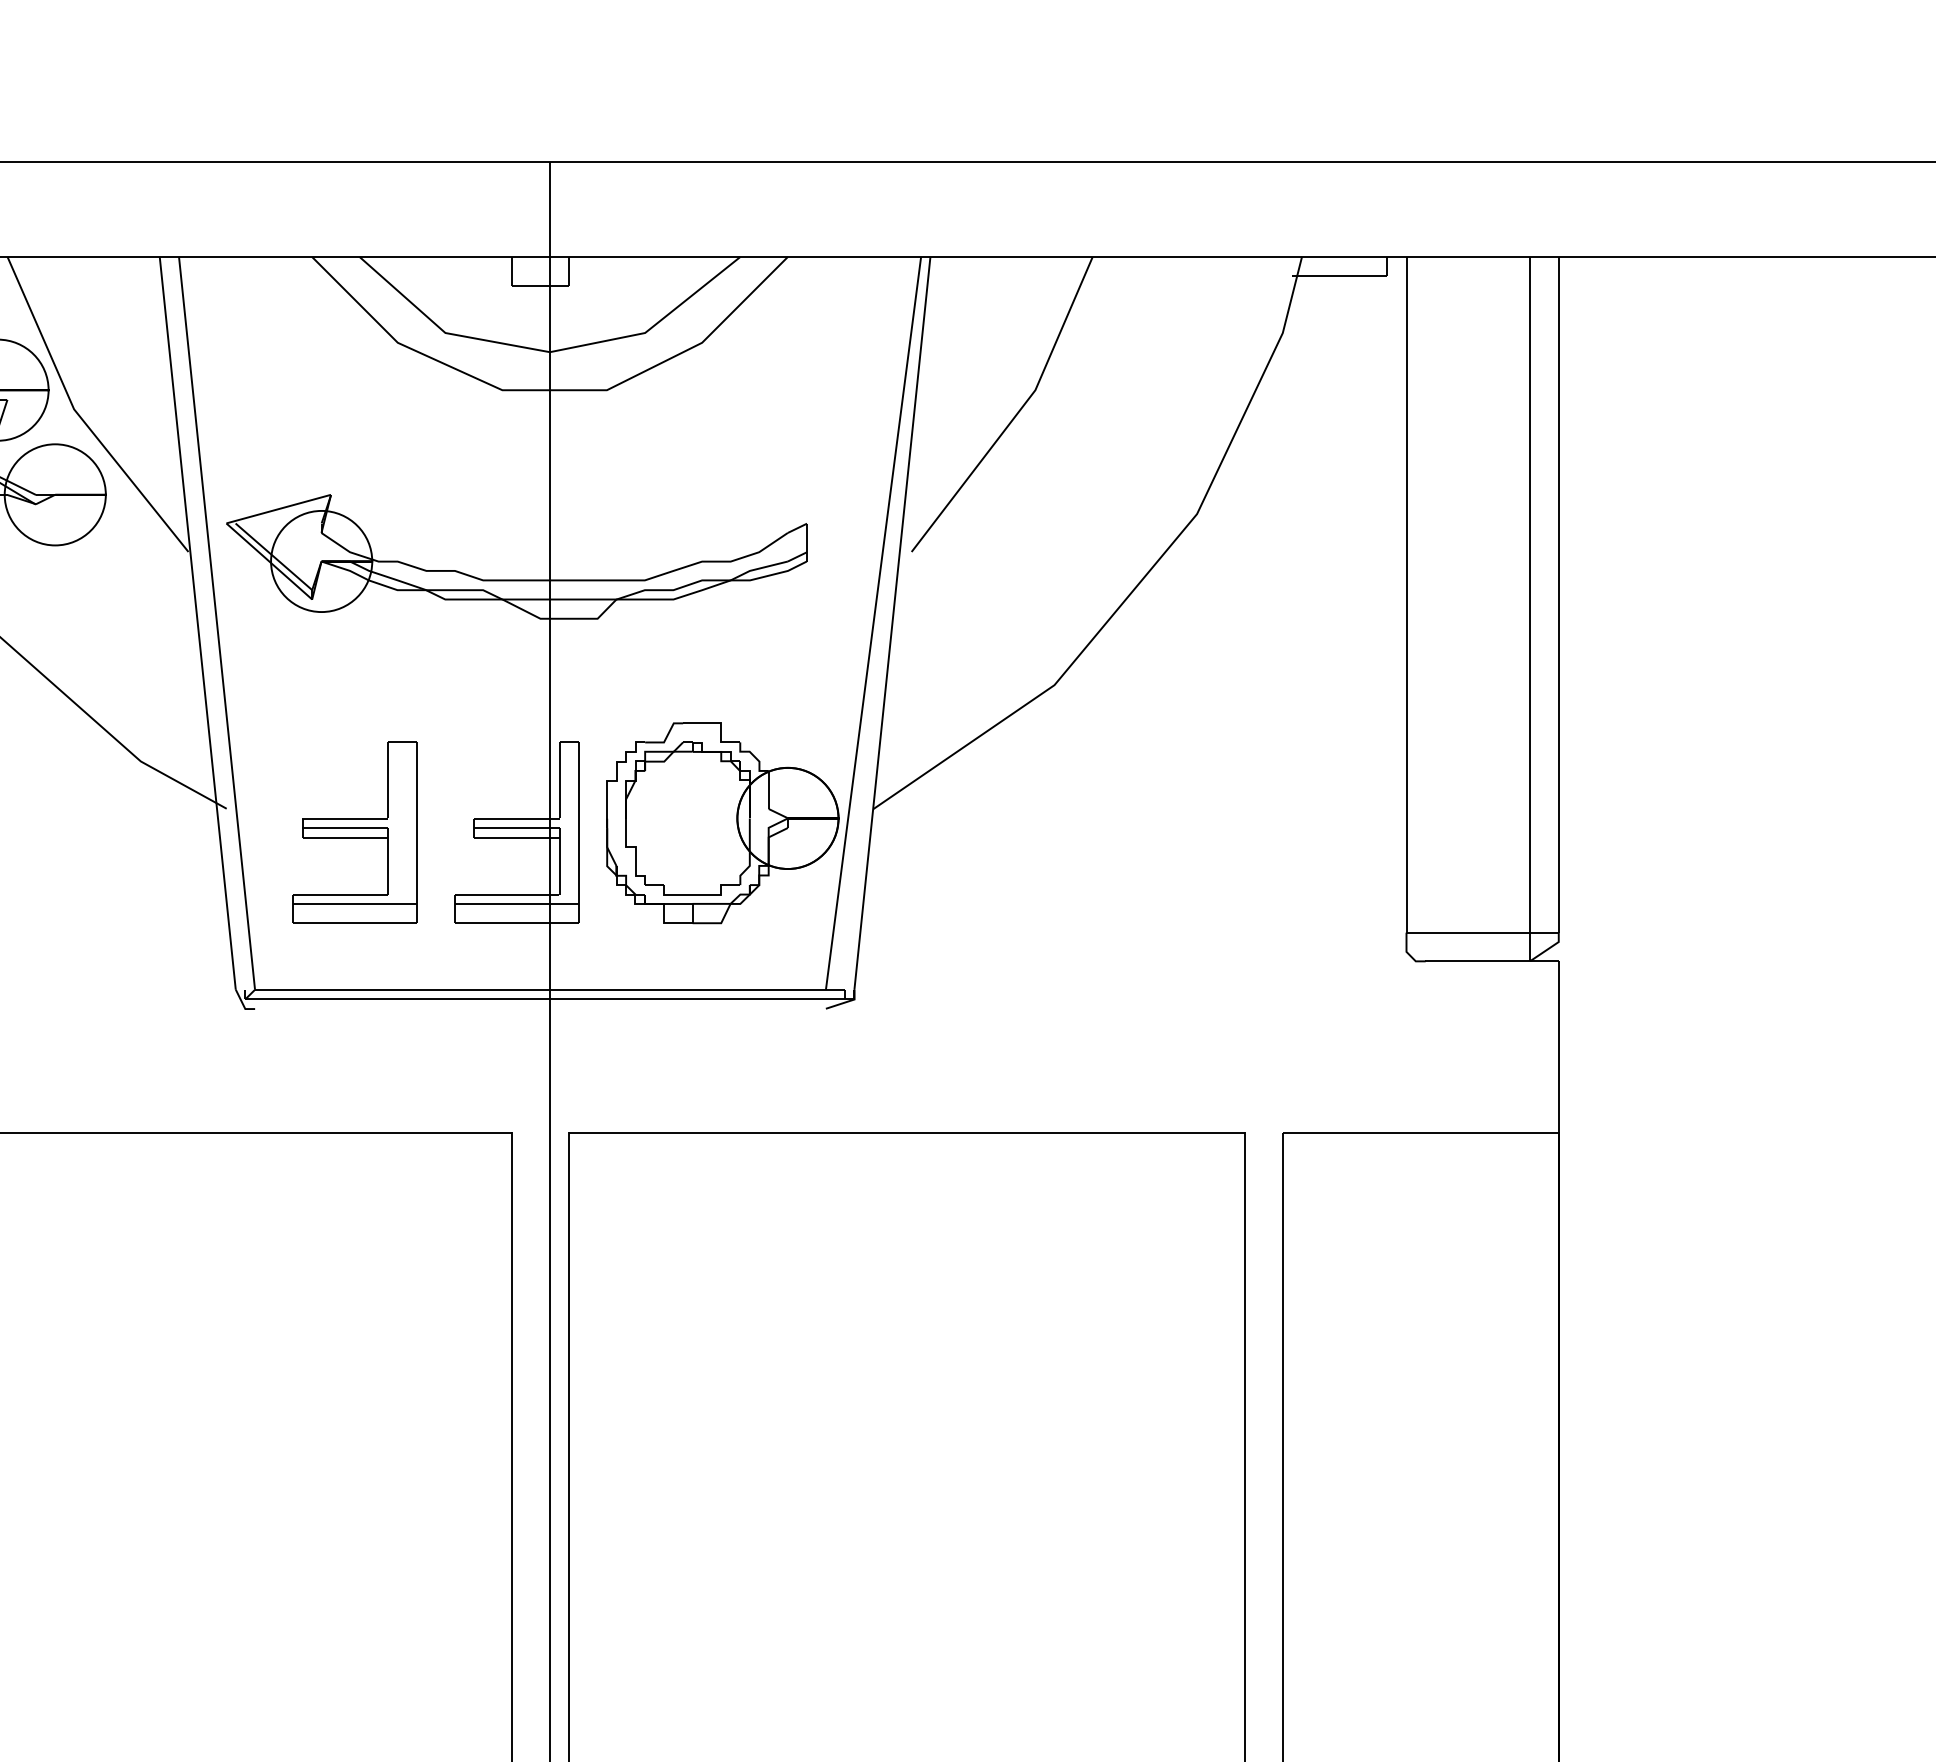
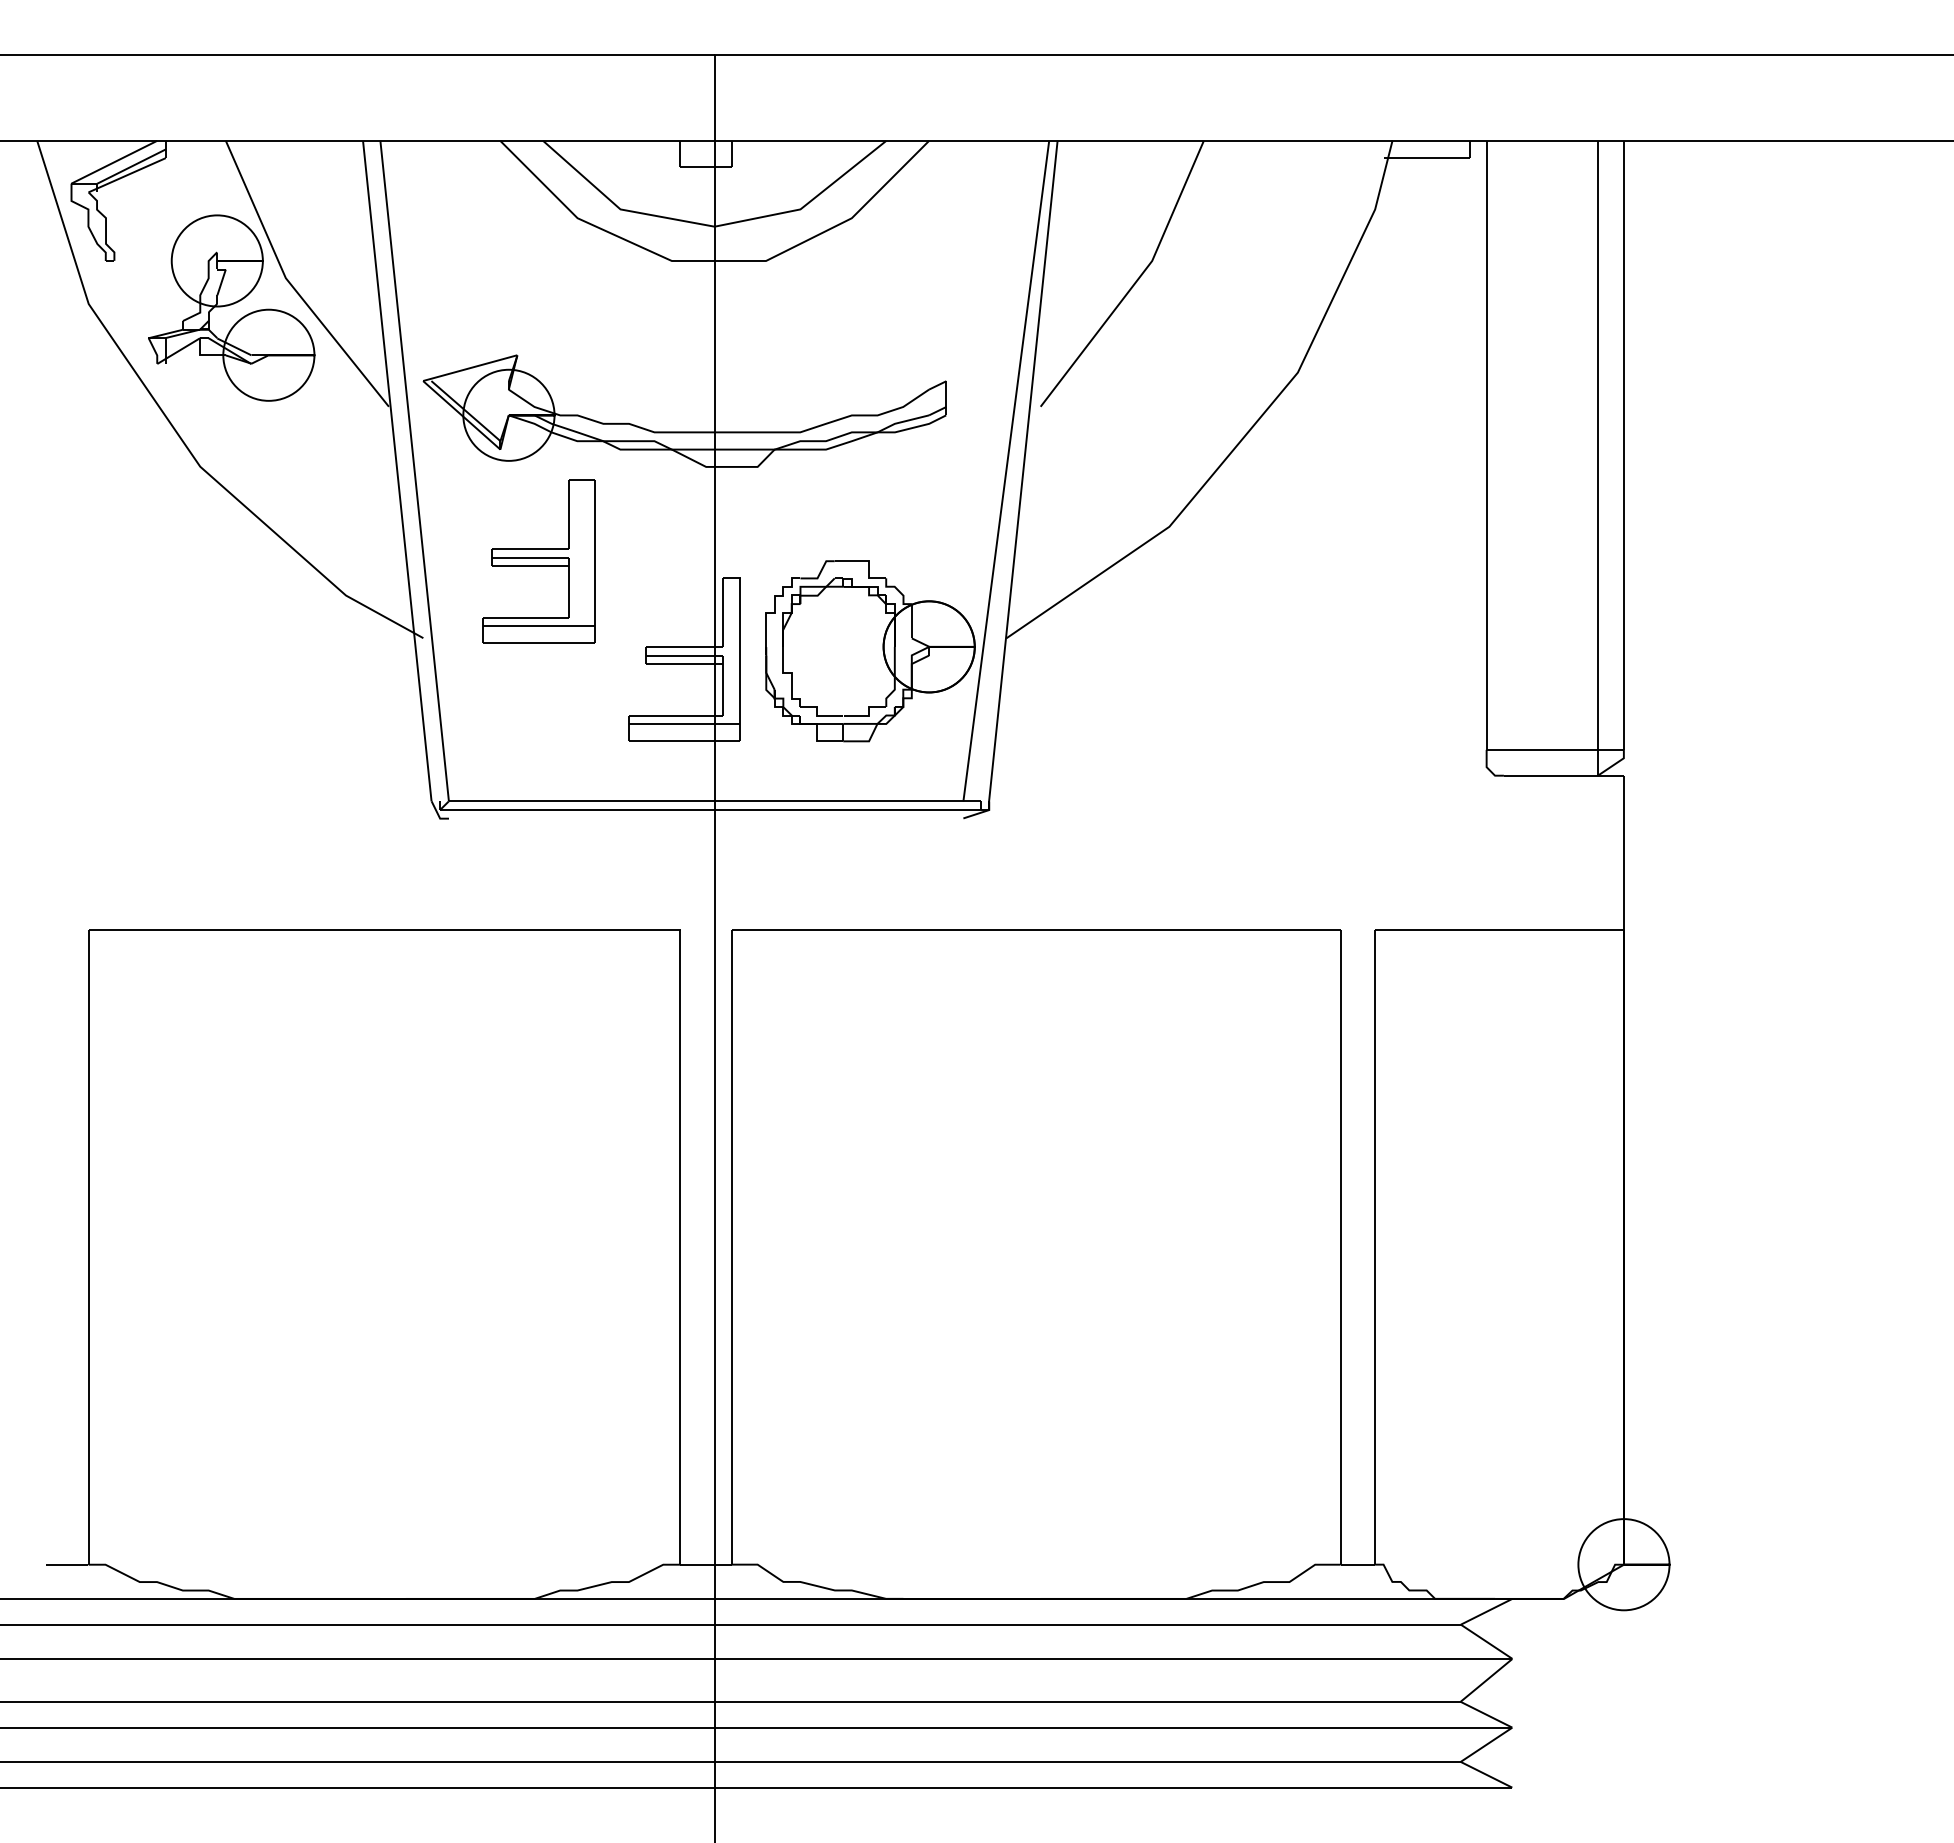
part: (354, 832) -> (538, 561), moved

